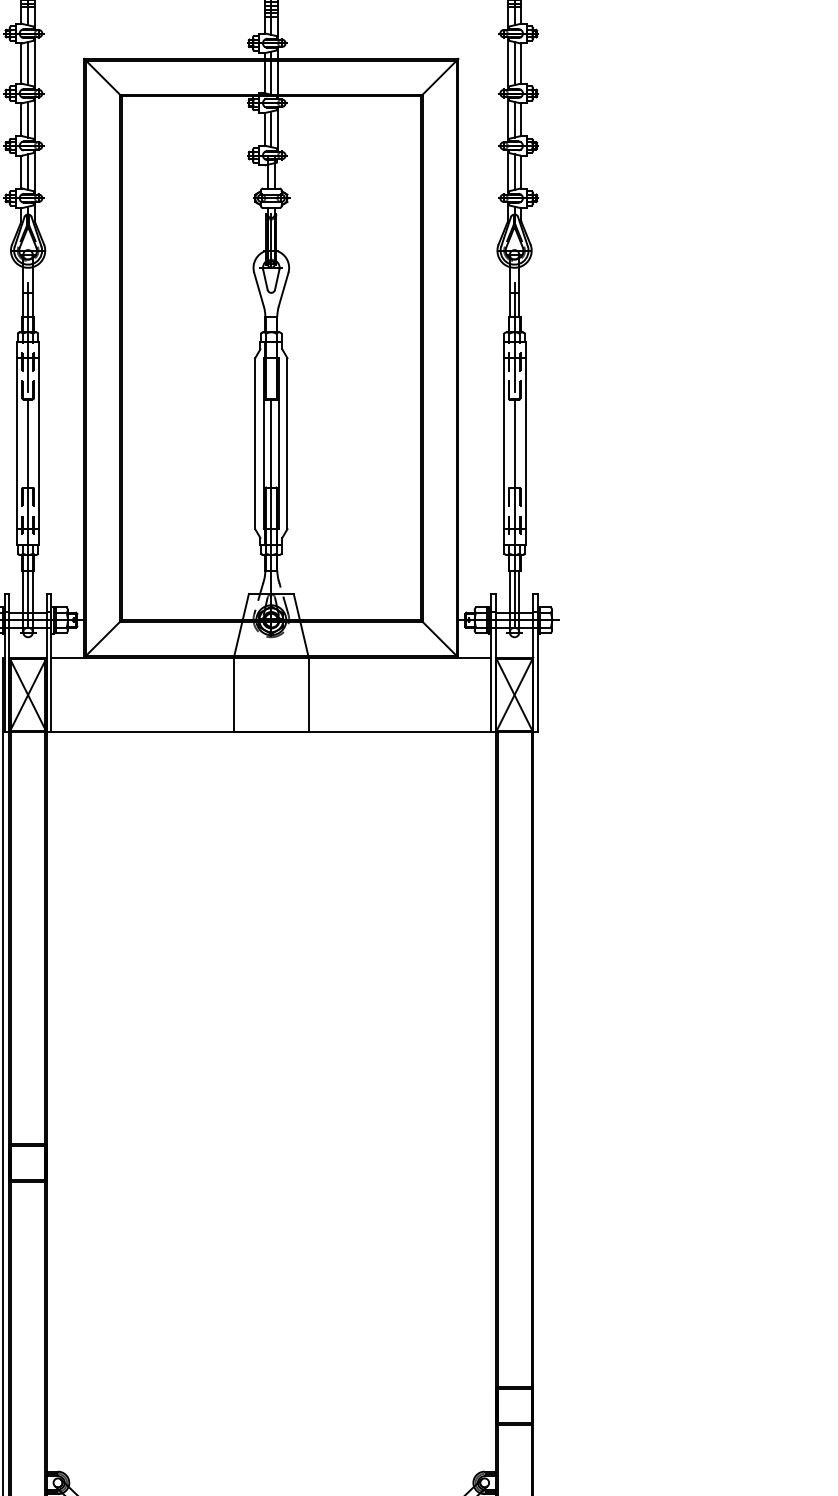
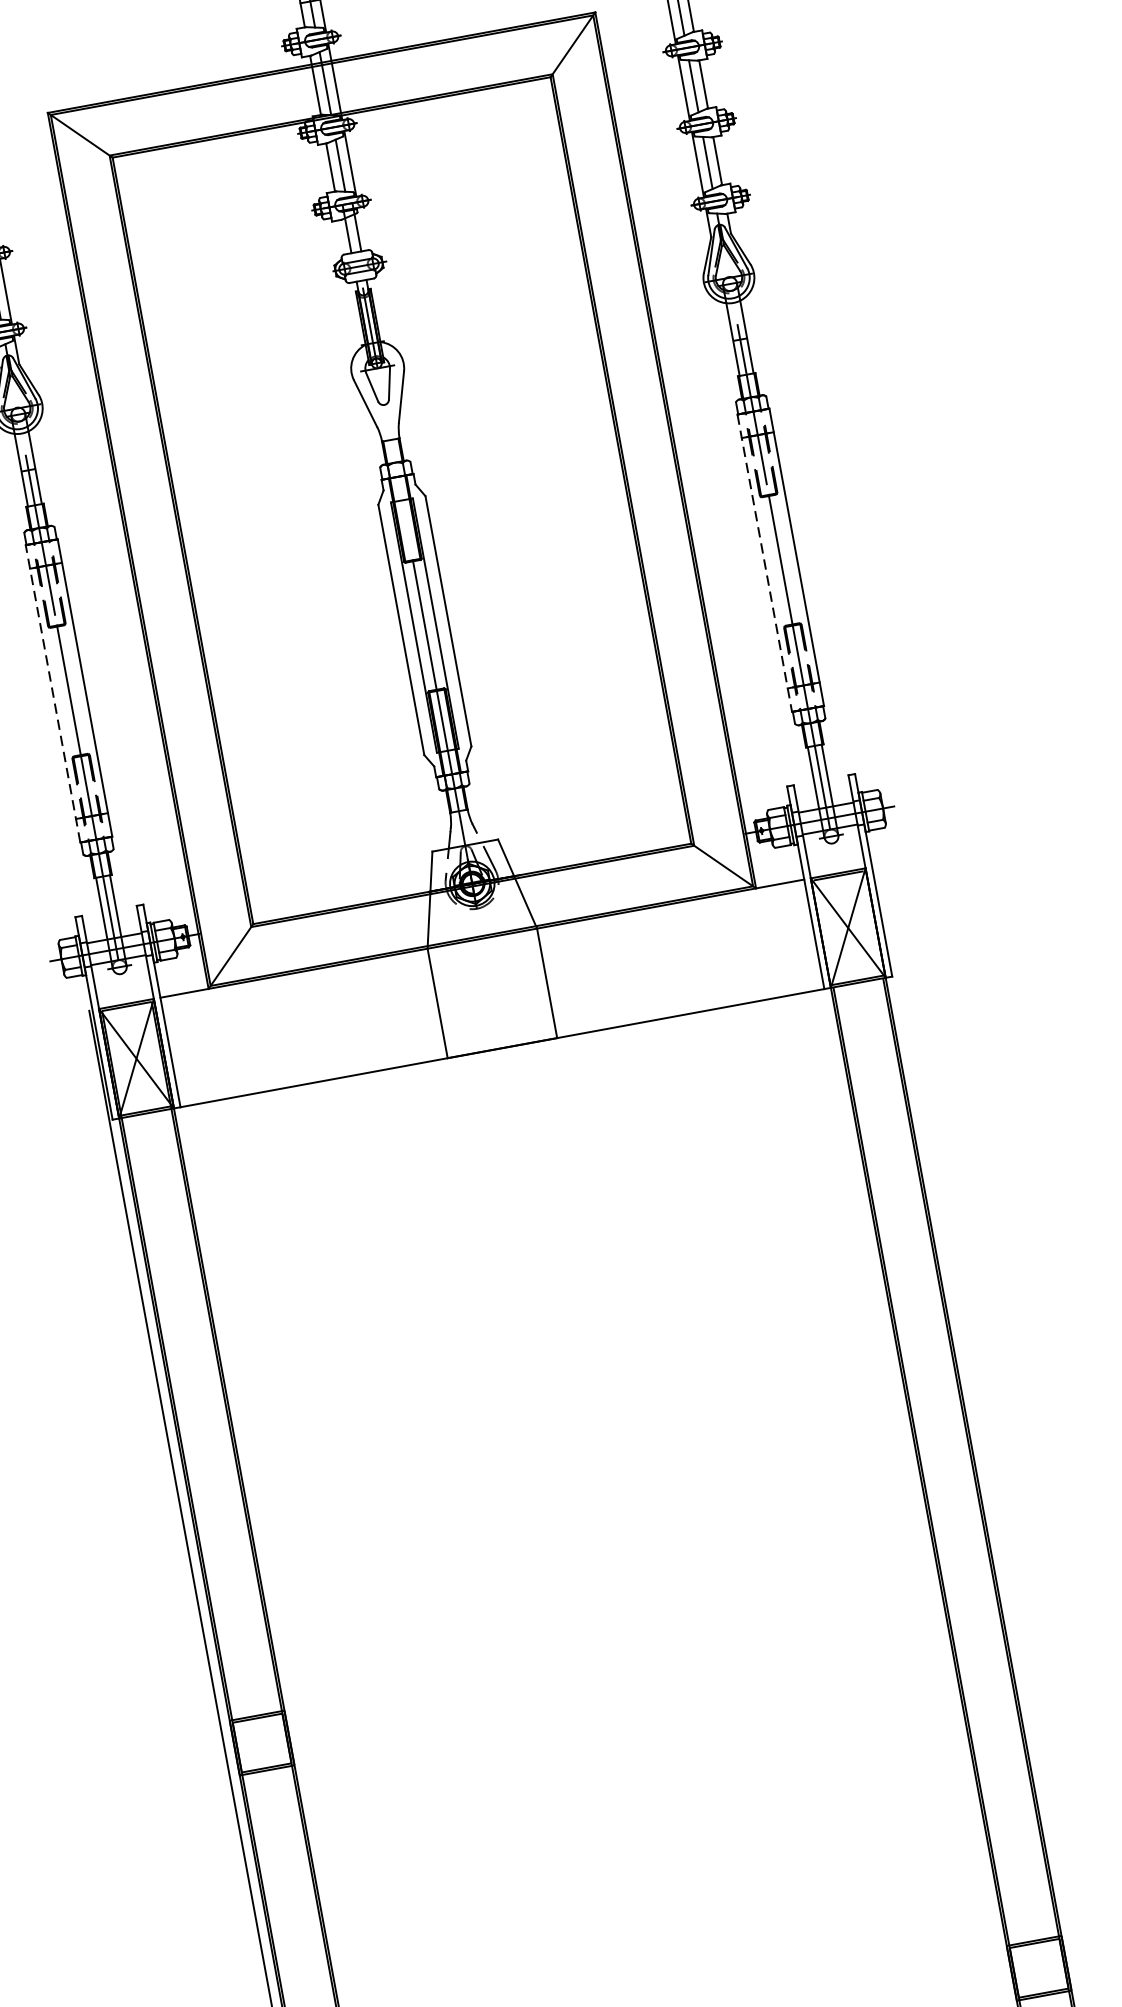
line: (17, 443) -> (53, 693), solid -> dashed
line: (503, 443) -> (764, 563), solid -> dashed

